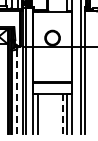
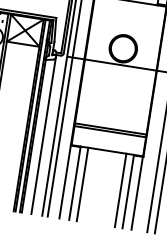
line: (17, 91) -> (43, 136), dashed -> solid
line: (42, 113) -> (83, 184), added
line: (62, 114) -> (119, 191), dashed -> solid

